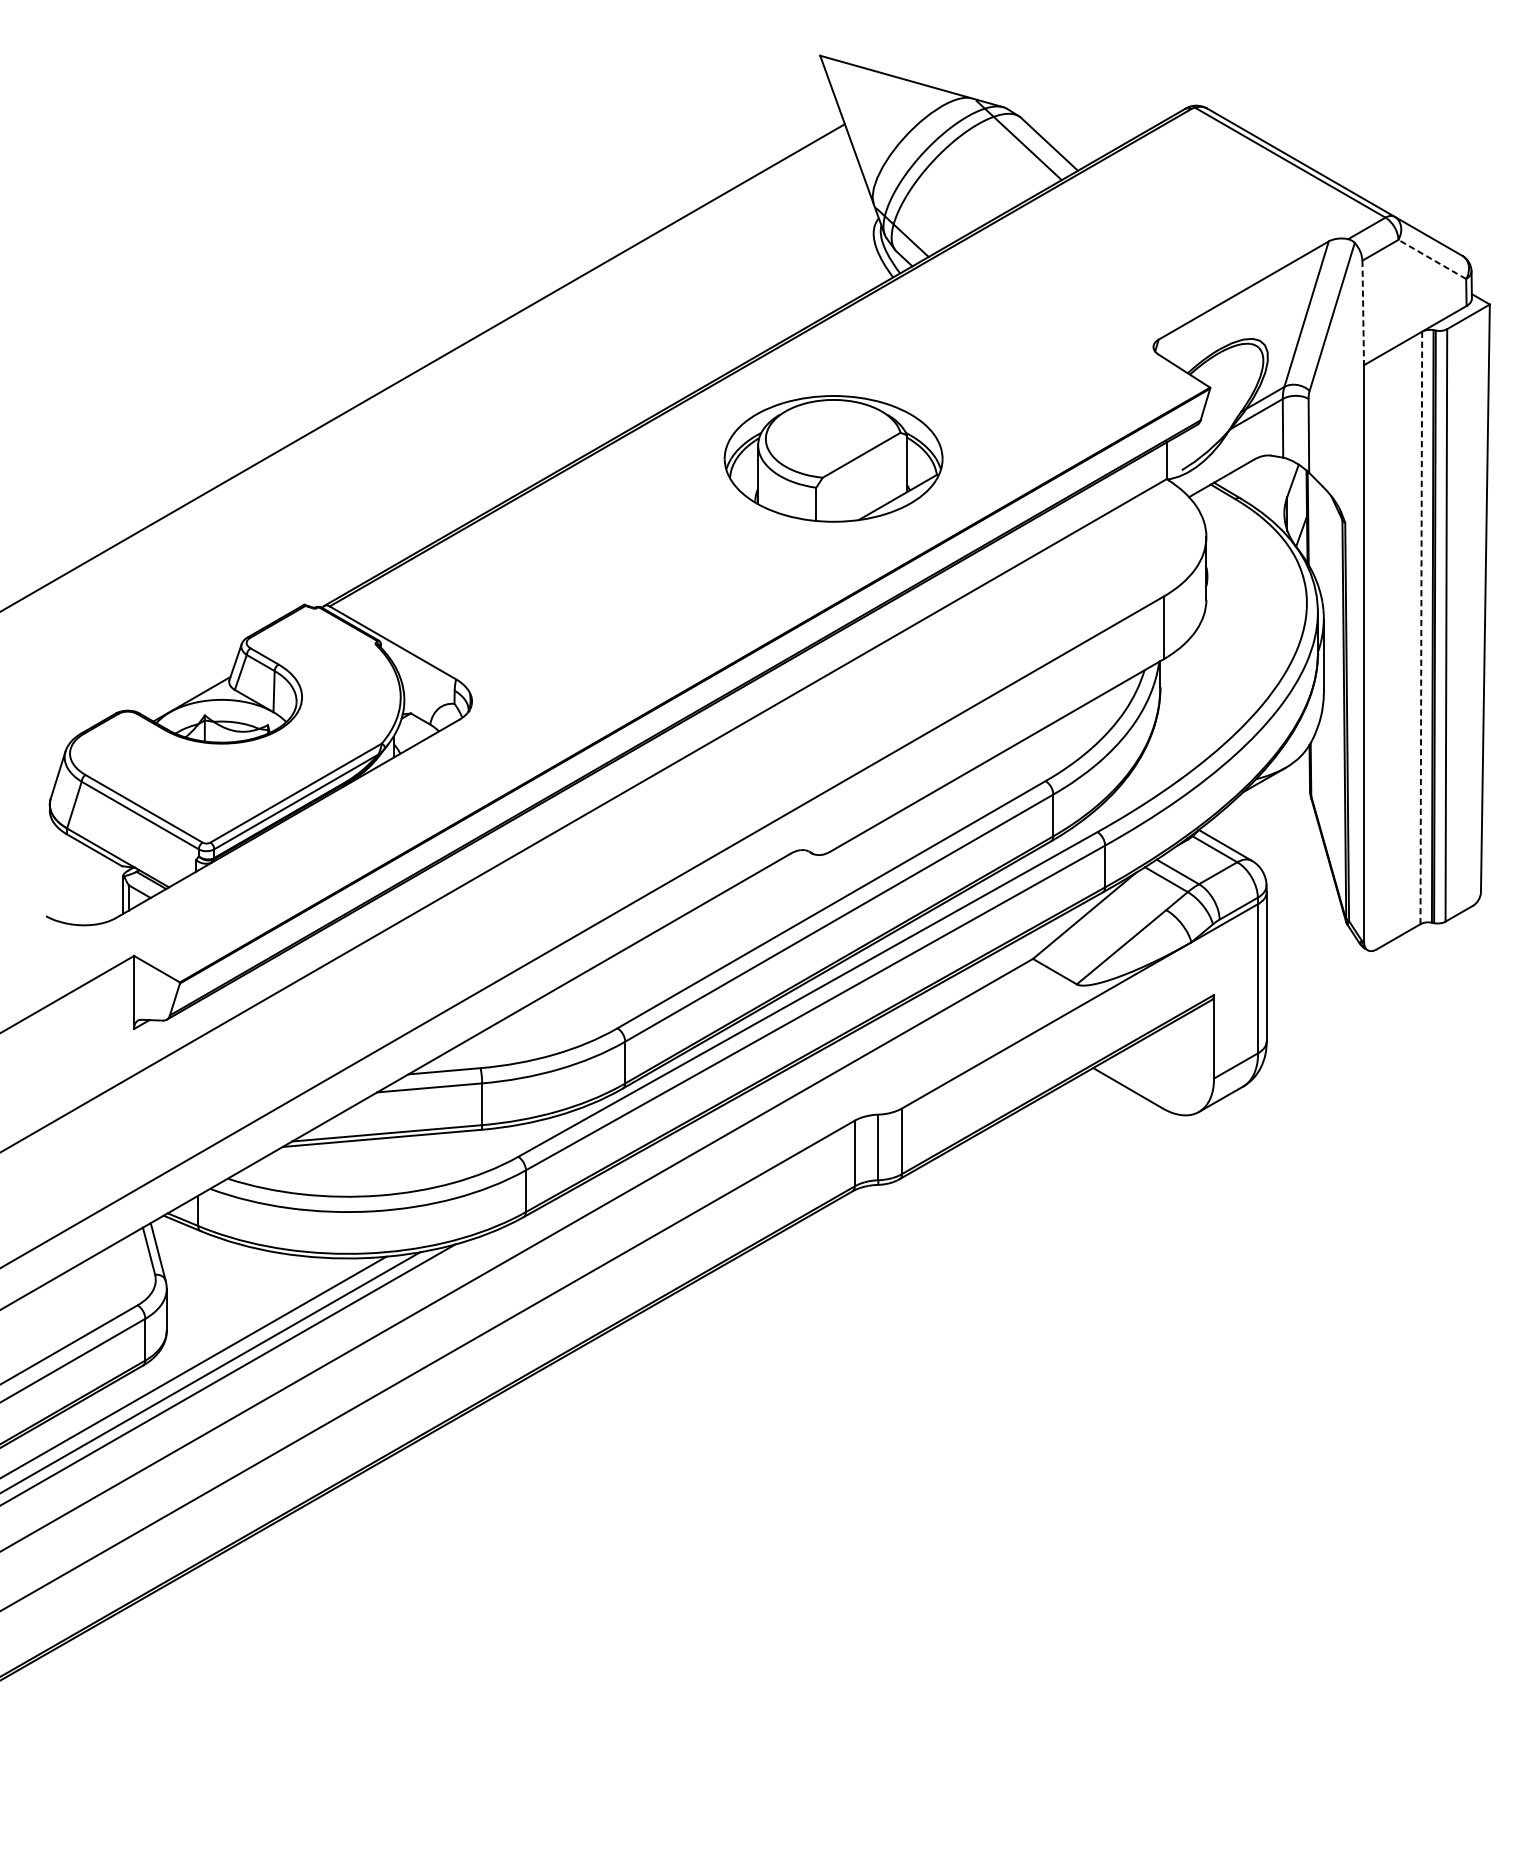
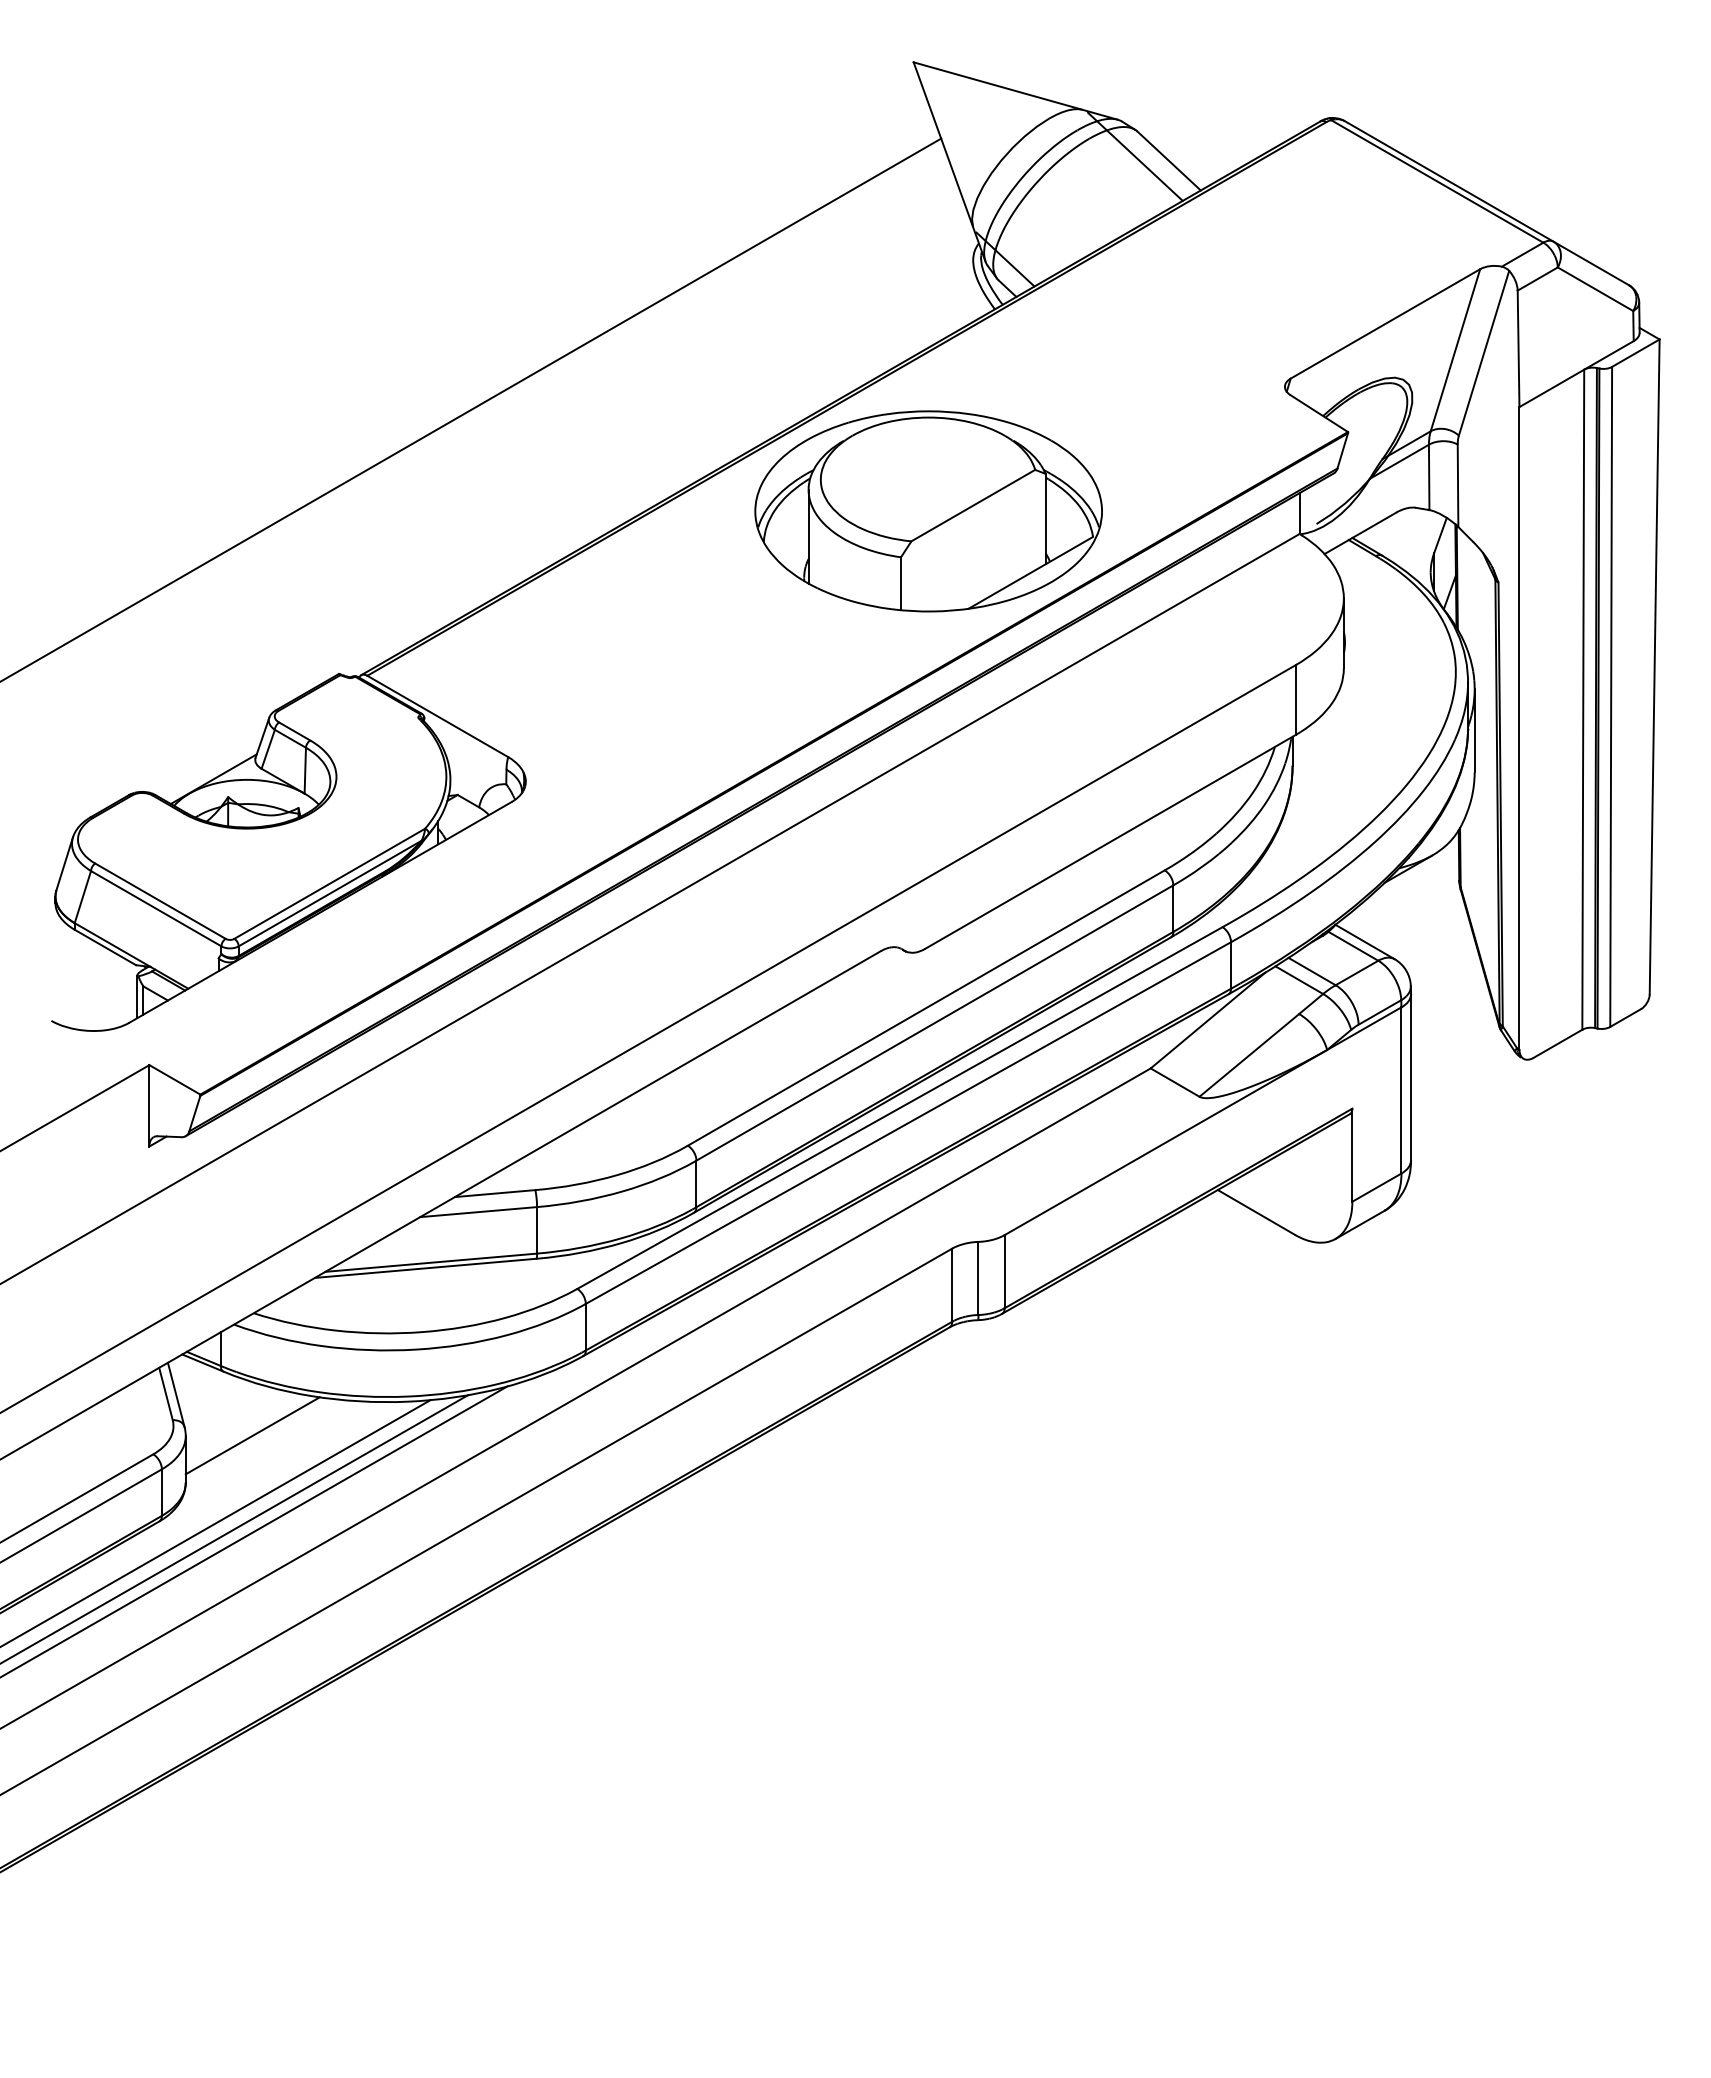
line: (1432, 259) -> (1595, 289), dashed -> solid
line: (1363, 313) -> (1518, 349), dashed -> solid
part: (833, 458) -> (928, 511), size x1.43
line: (1421, 628) -> (1583, 700), dashed -> solid
line: (226, 1288) -> (252, 1435), added

